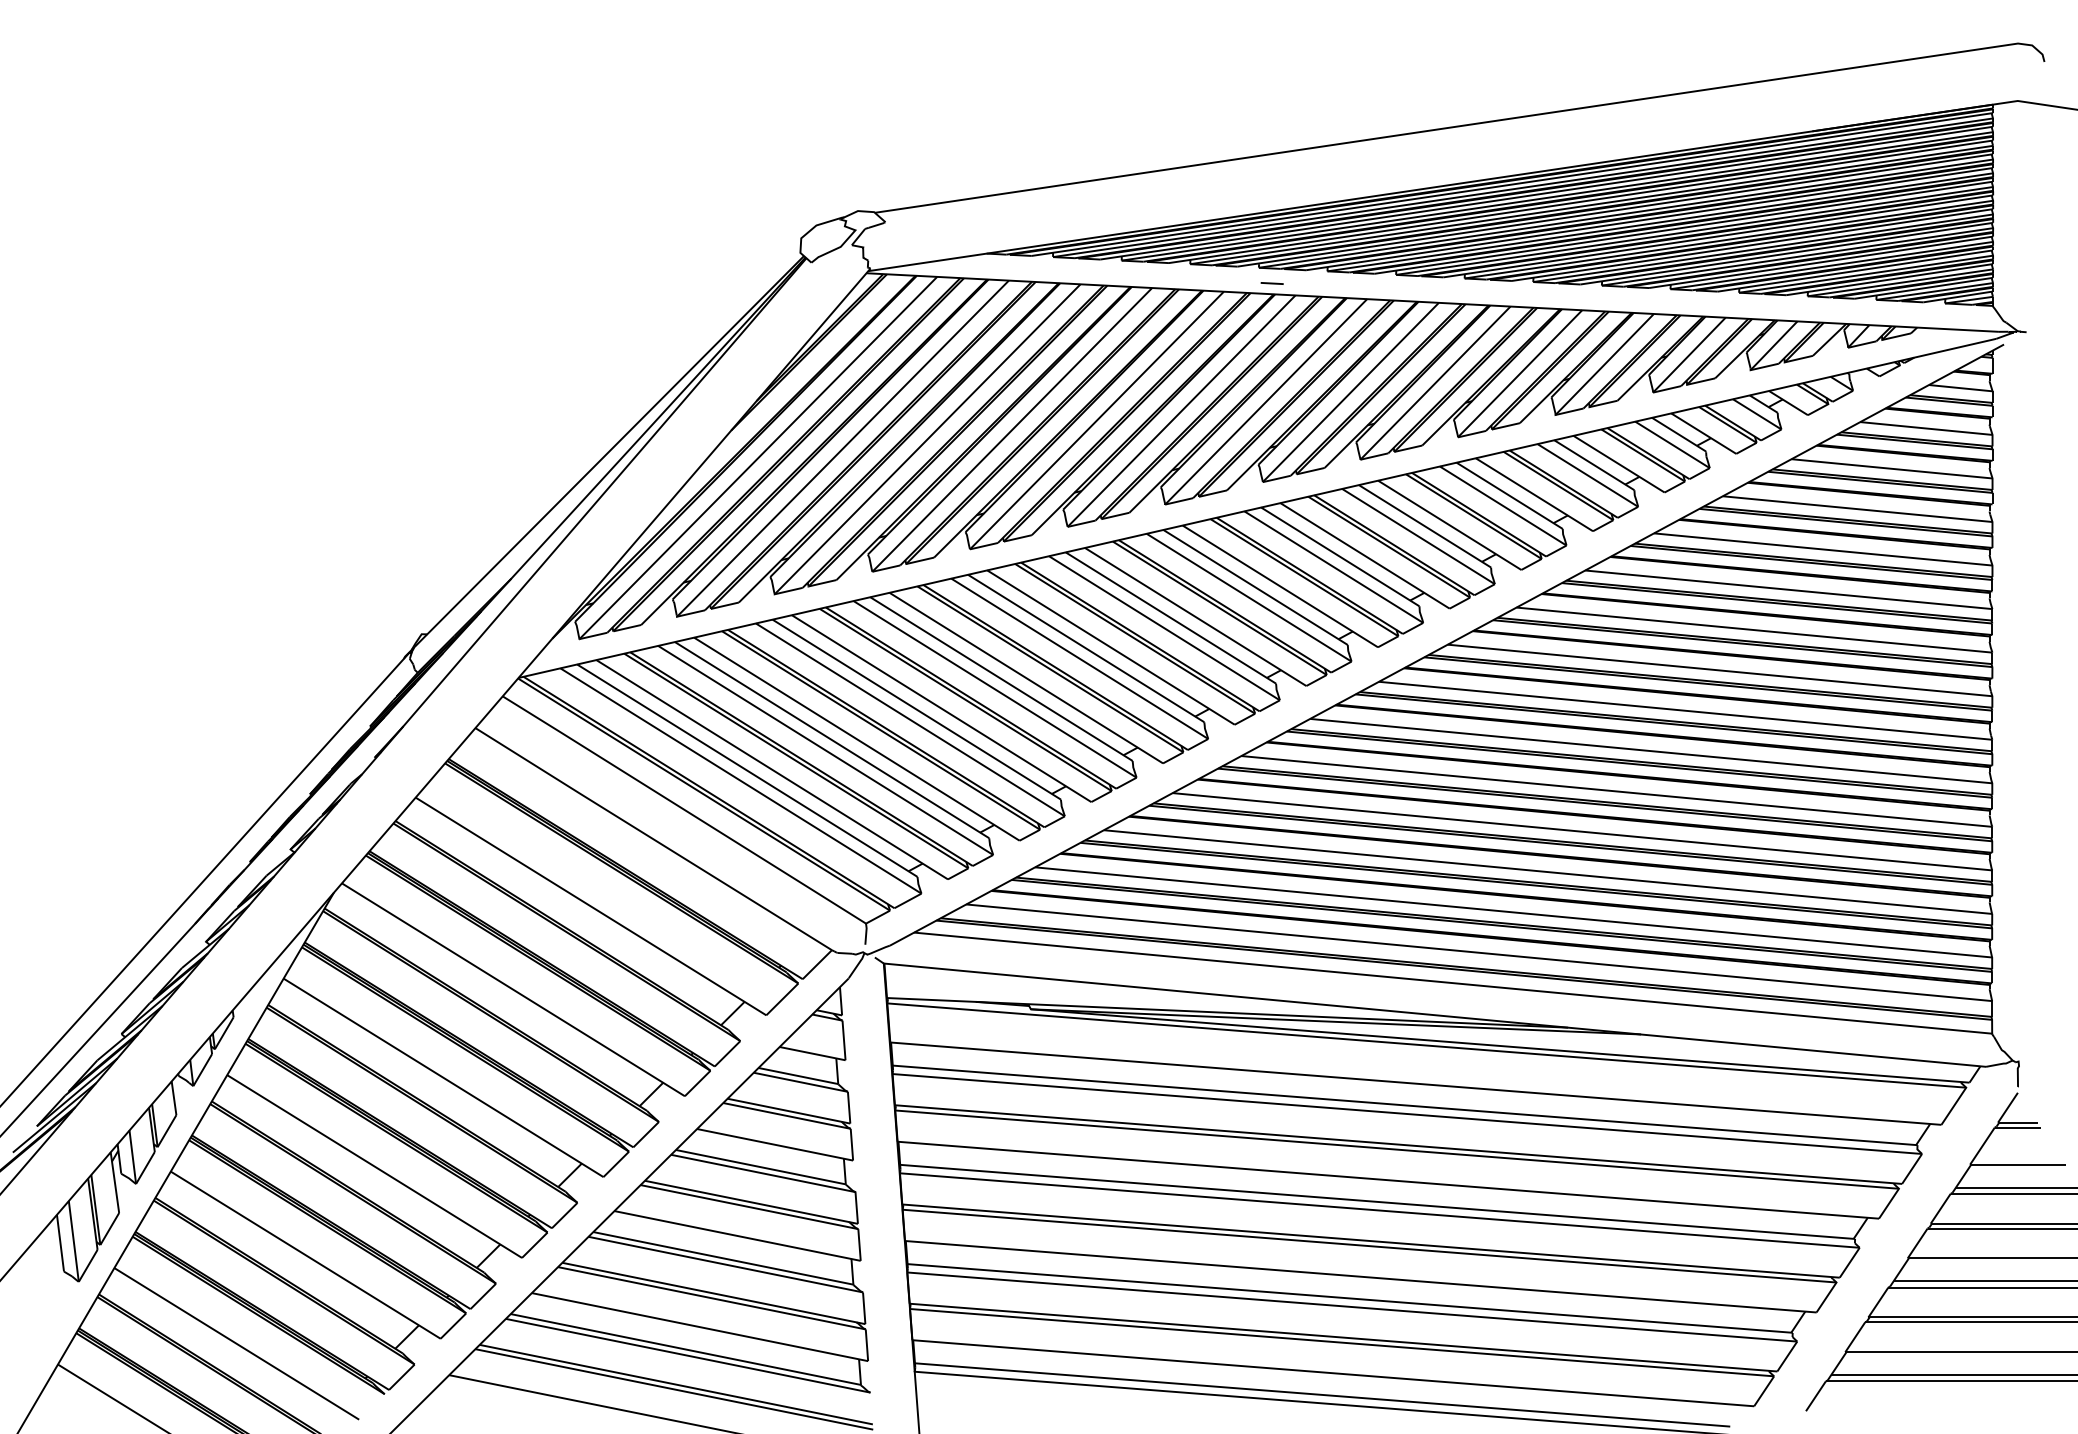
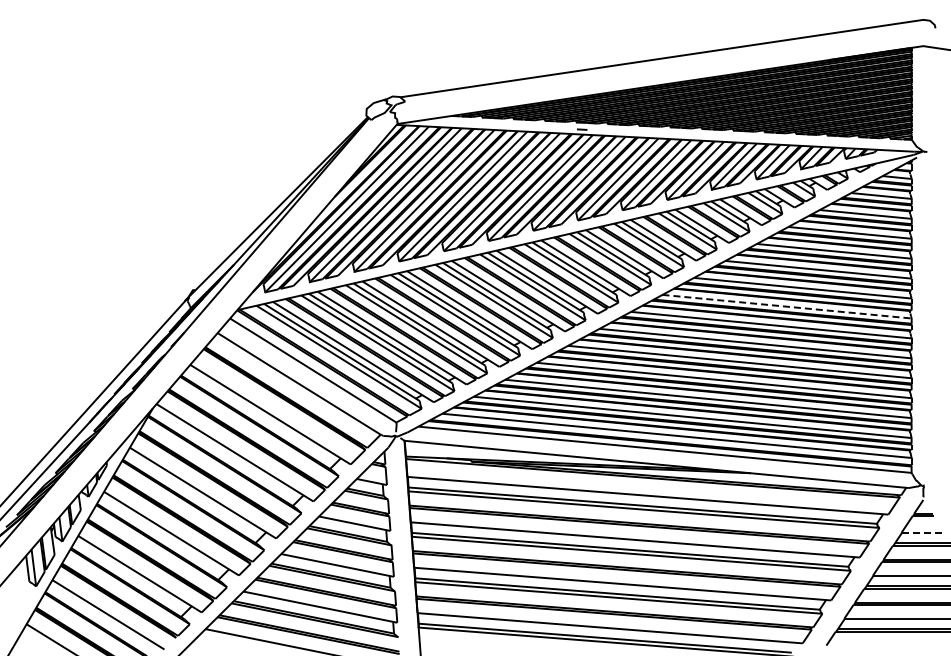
line: (1720, 670) -> (787, 306), solid -> dashed
line: (2018, 1163) -> (923, 532), solid -> dashed

